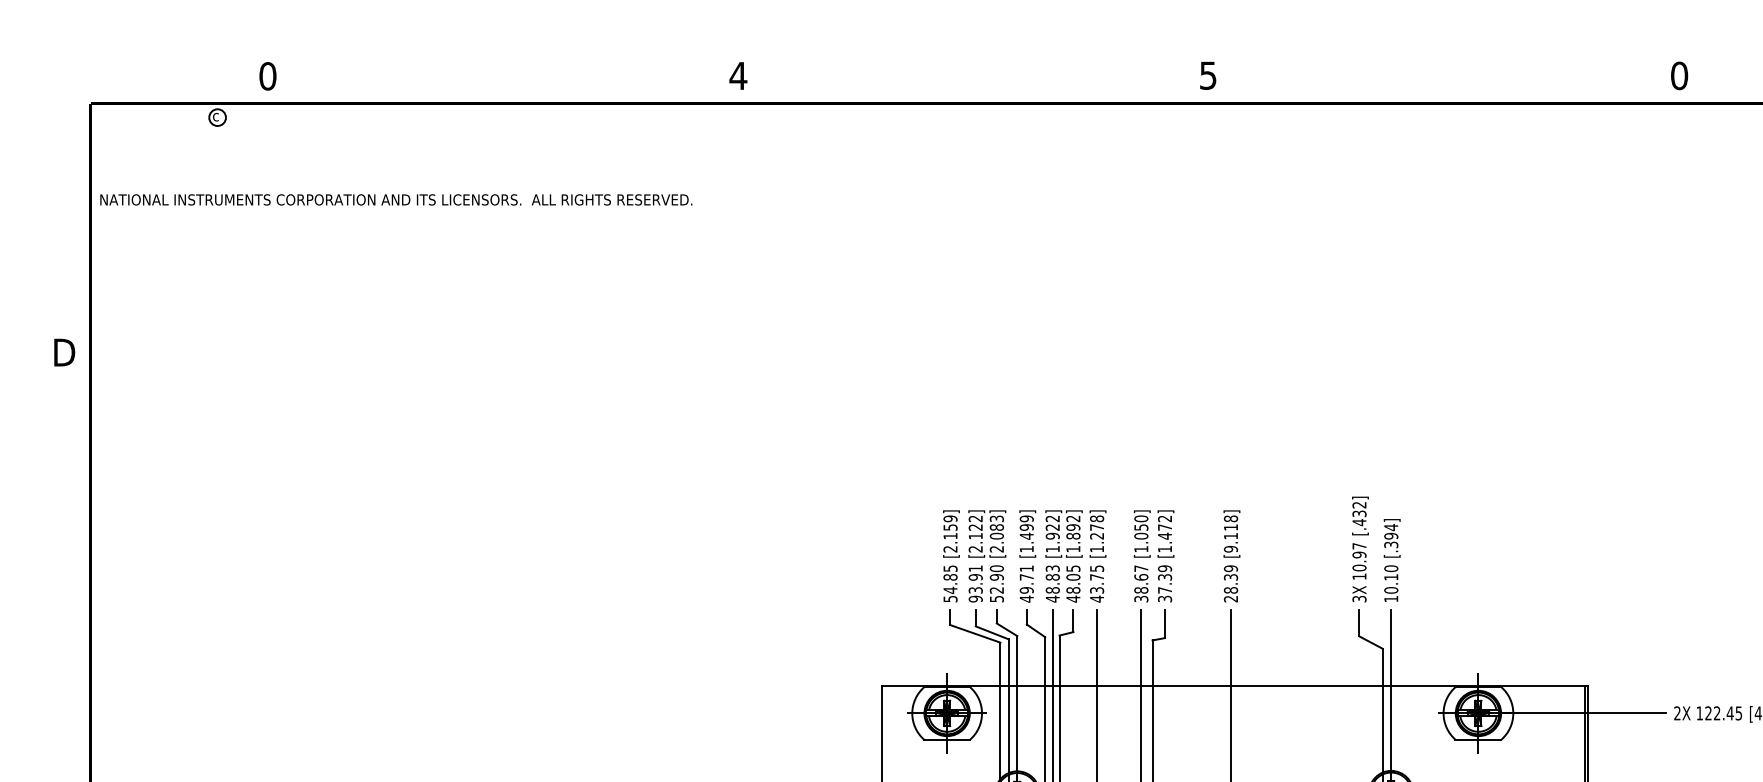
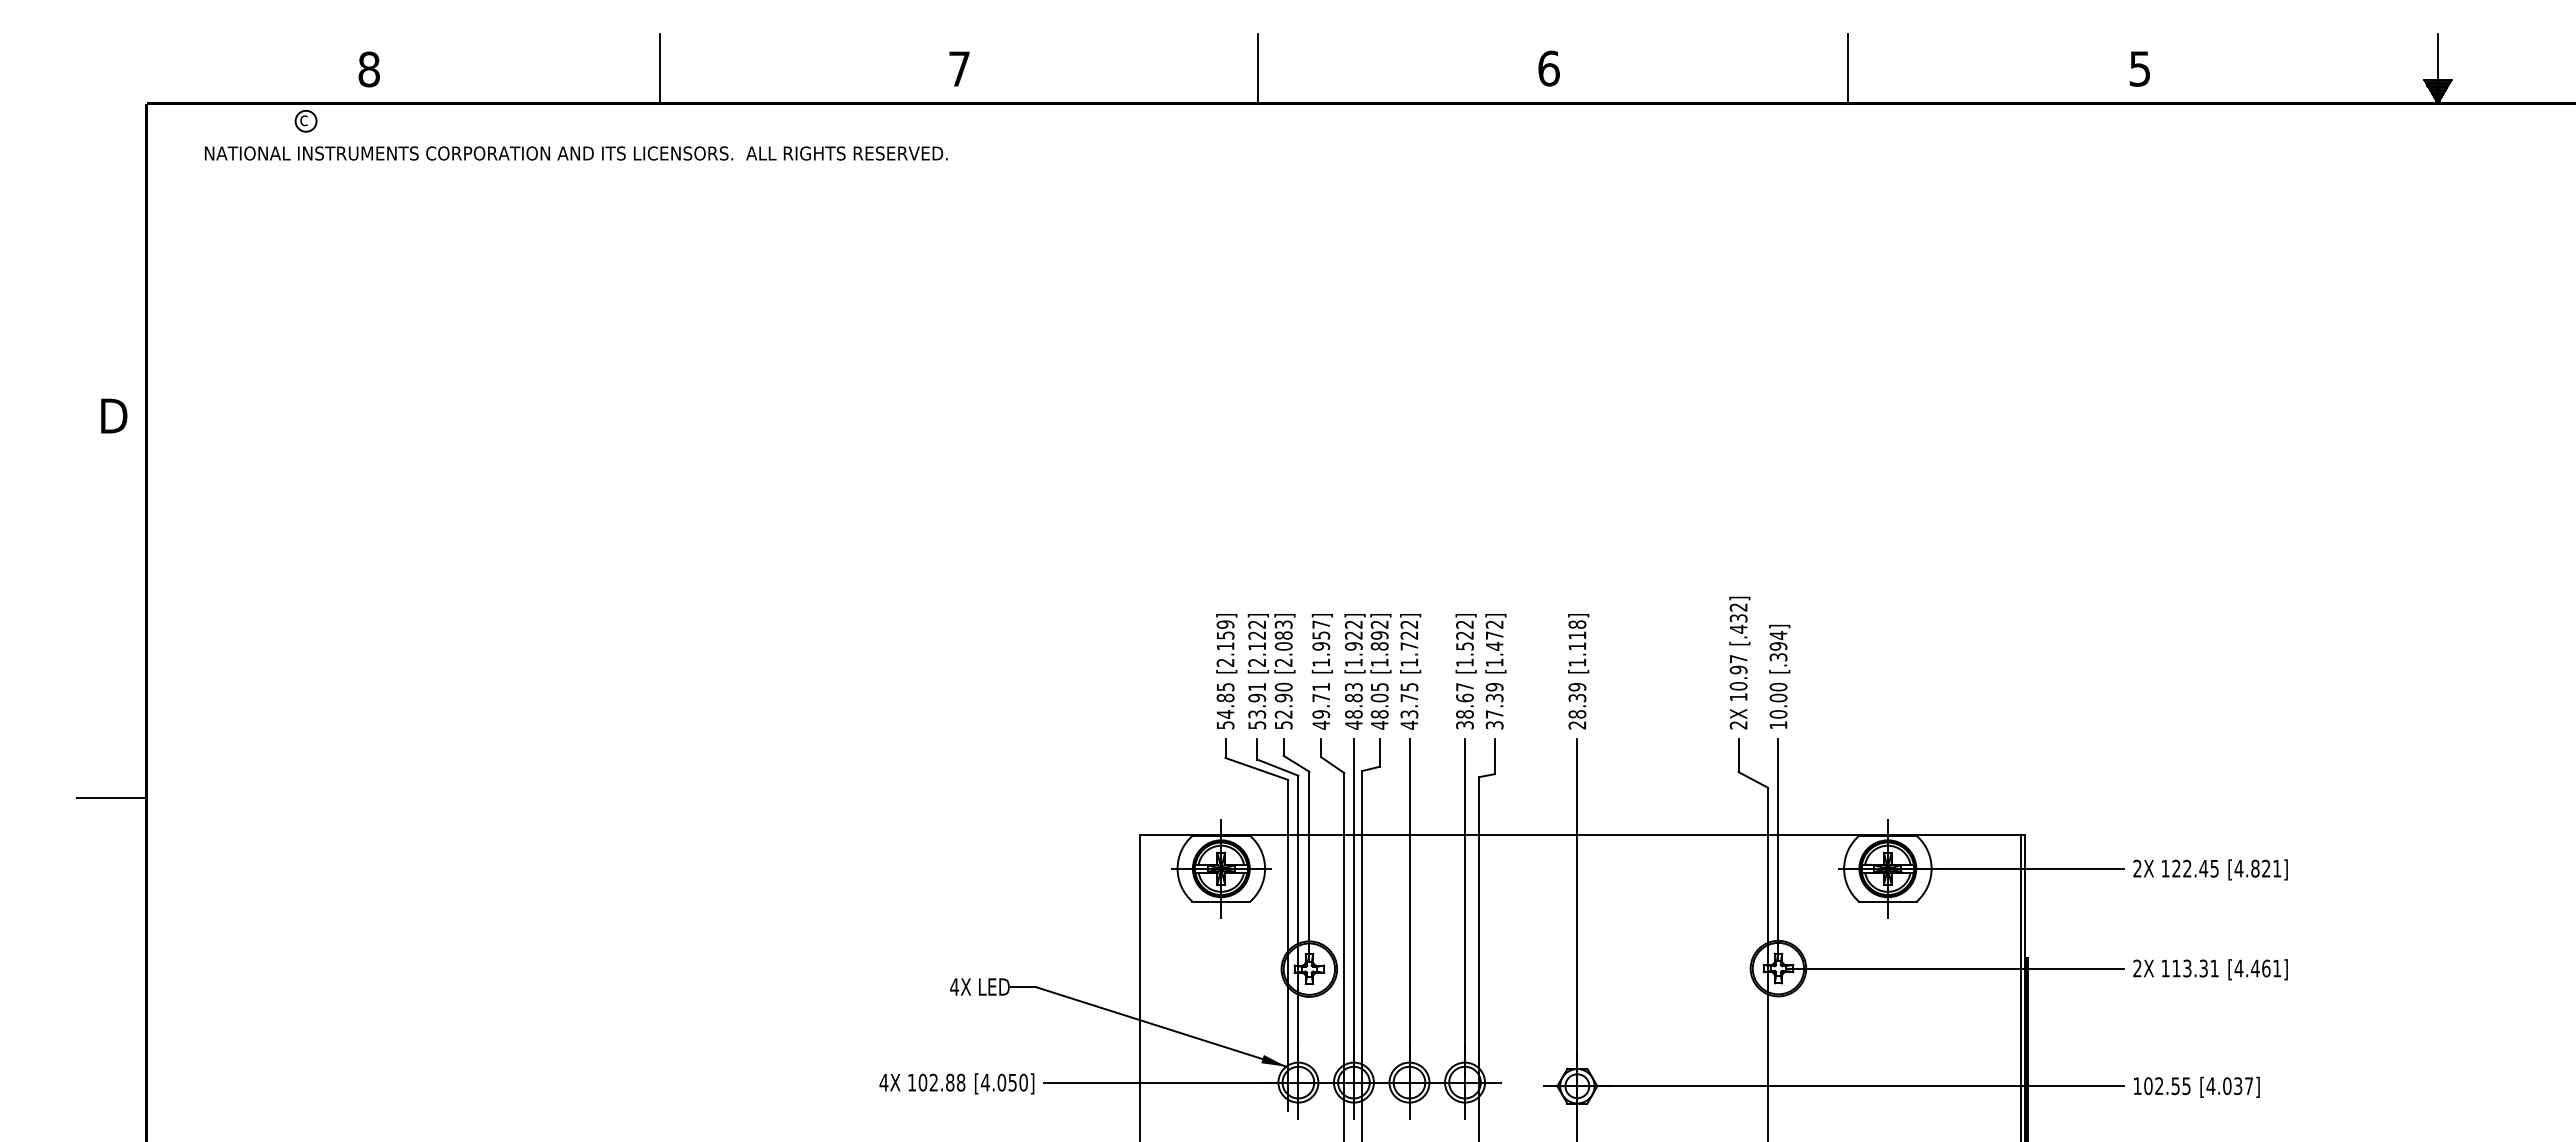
line: (500, 75) -> (660, 68), added
text: (738, 75) -> (959, 68), 4 -> 7
line: (975, 75) -> (1257, 68), added
text: (1207, 75) -> (1548, 68), 5 -> 6
line: (1446, 75) -> (1847, 68), added
text: (1679, 75) -> (2139, 68), 0 -> 5
text: (268, 76) -> (369, 69), 0 -> 8
text: (396, 199) -> (576, 153), moved
text: (1026, 527) -> (1321, 635), [1.499] -> [1.957]
text: (1097, 527) -> (1409, 635), [1.278] -> [1.722]
text: (1140, 527) -> (1464, 635), [1.050] -> [1.522]
text: (1231, 549) -> (1577, 662), [9.118] -> [1.118]
text: (1391, 576) -> (1778, 697), 10.10 -> 10.00
text: (975, 599) -> (1256, 725), 93.91 -> 53.91
text: (1359, 599) -> (1738, 725), 3X -> 2X
line: (62, 656) -> (111, 797), added

